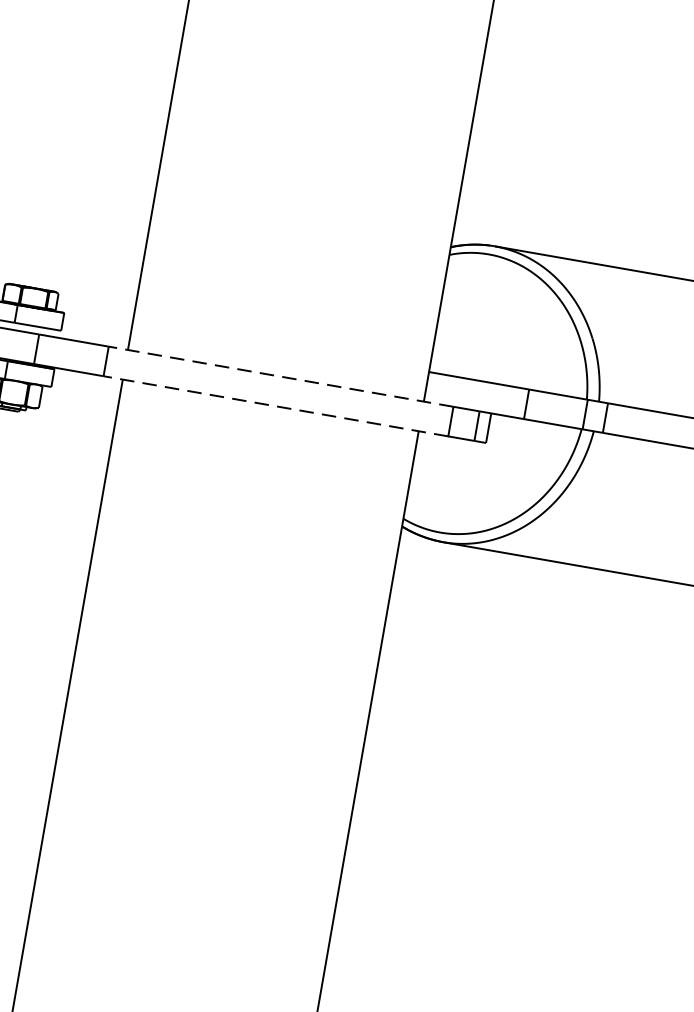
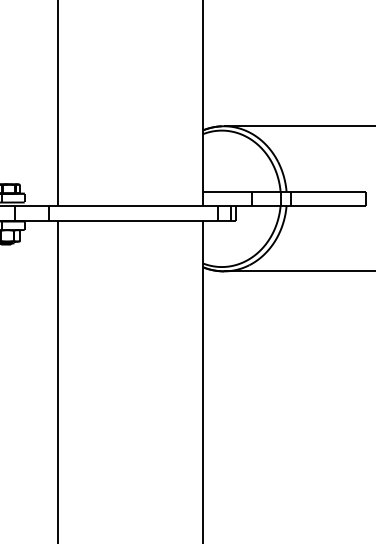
line: (281, 377) -> (133, 206), dashed -> solid
line: (276, 406) -> (133, 220), dashed -> solid

